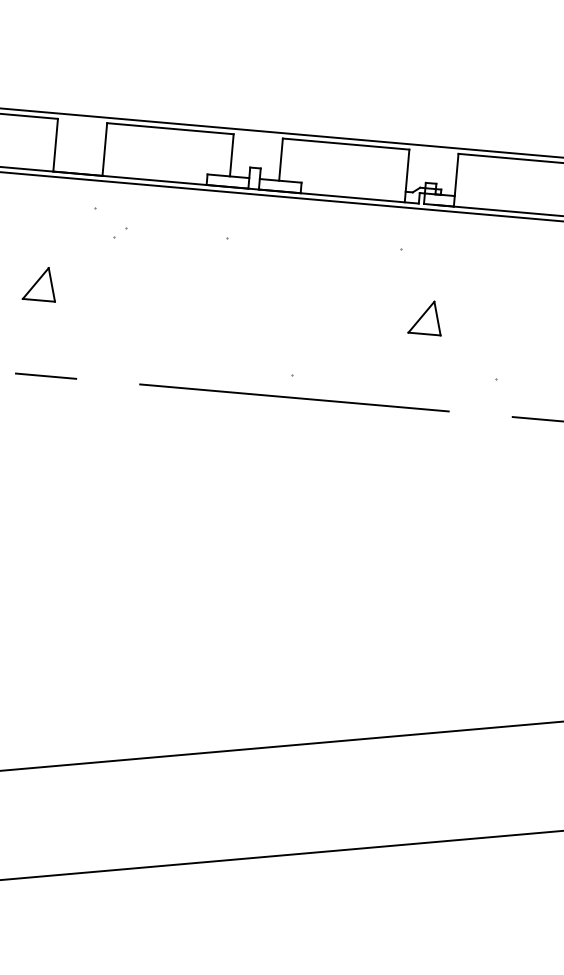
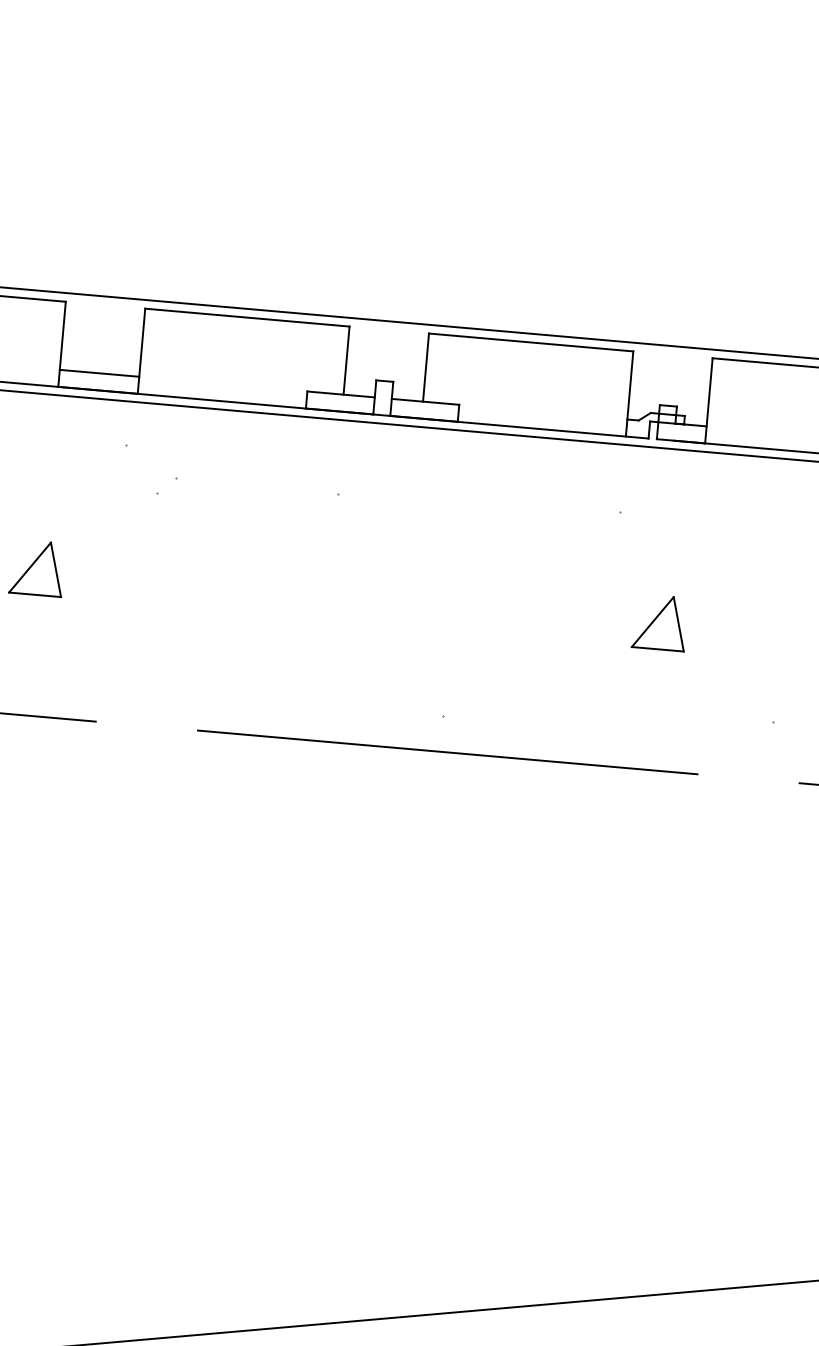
line: (78, 163) -> (98, 373), added

